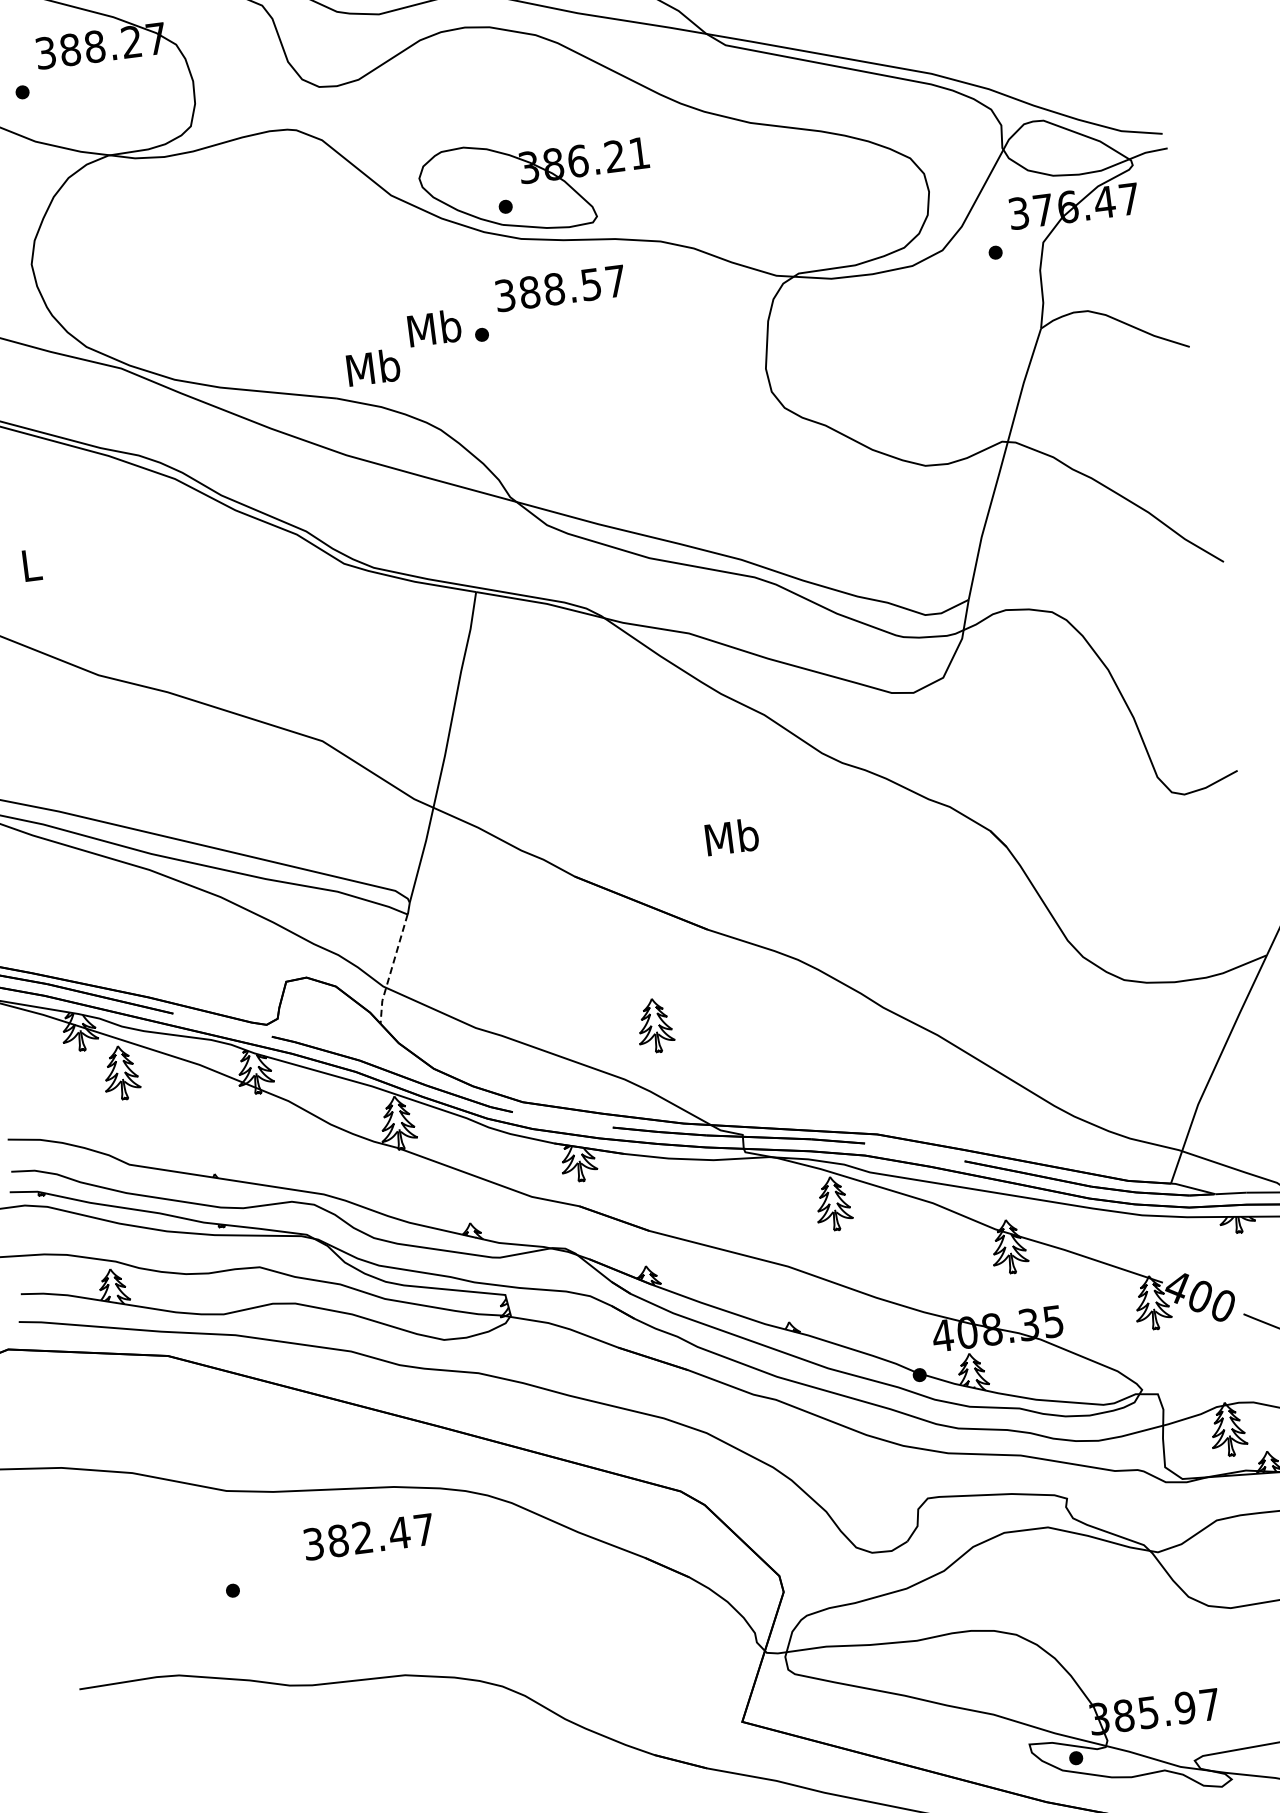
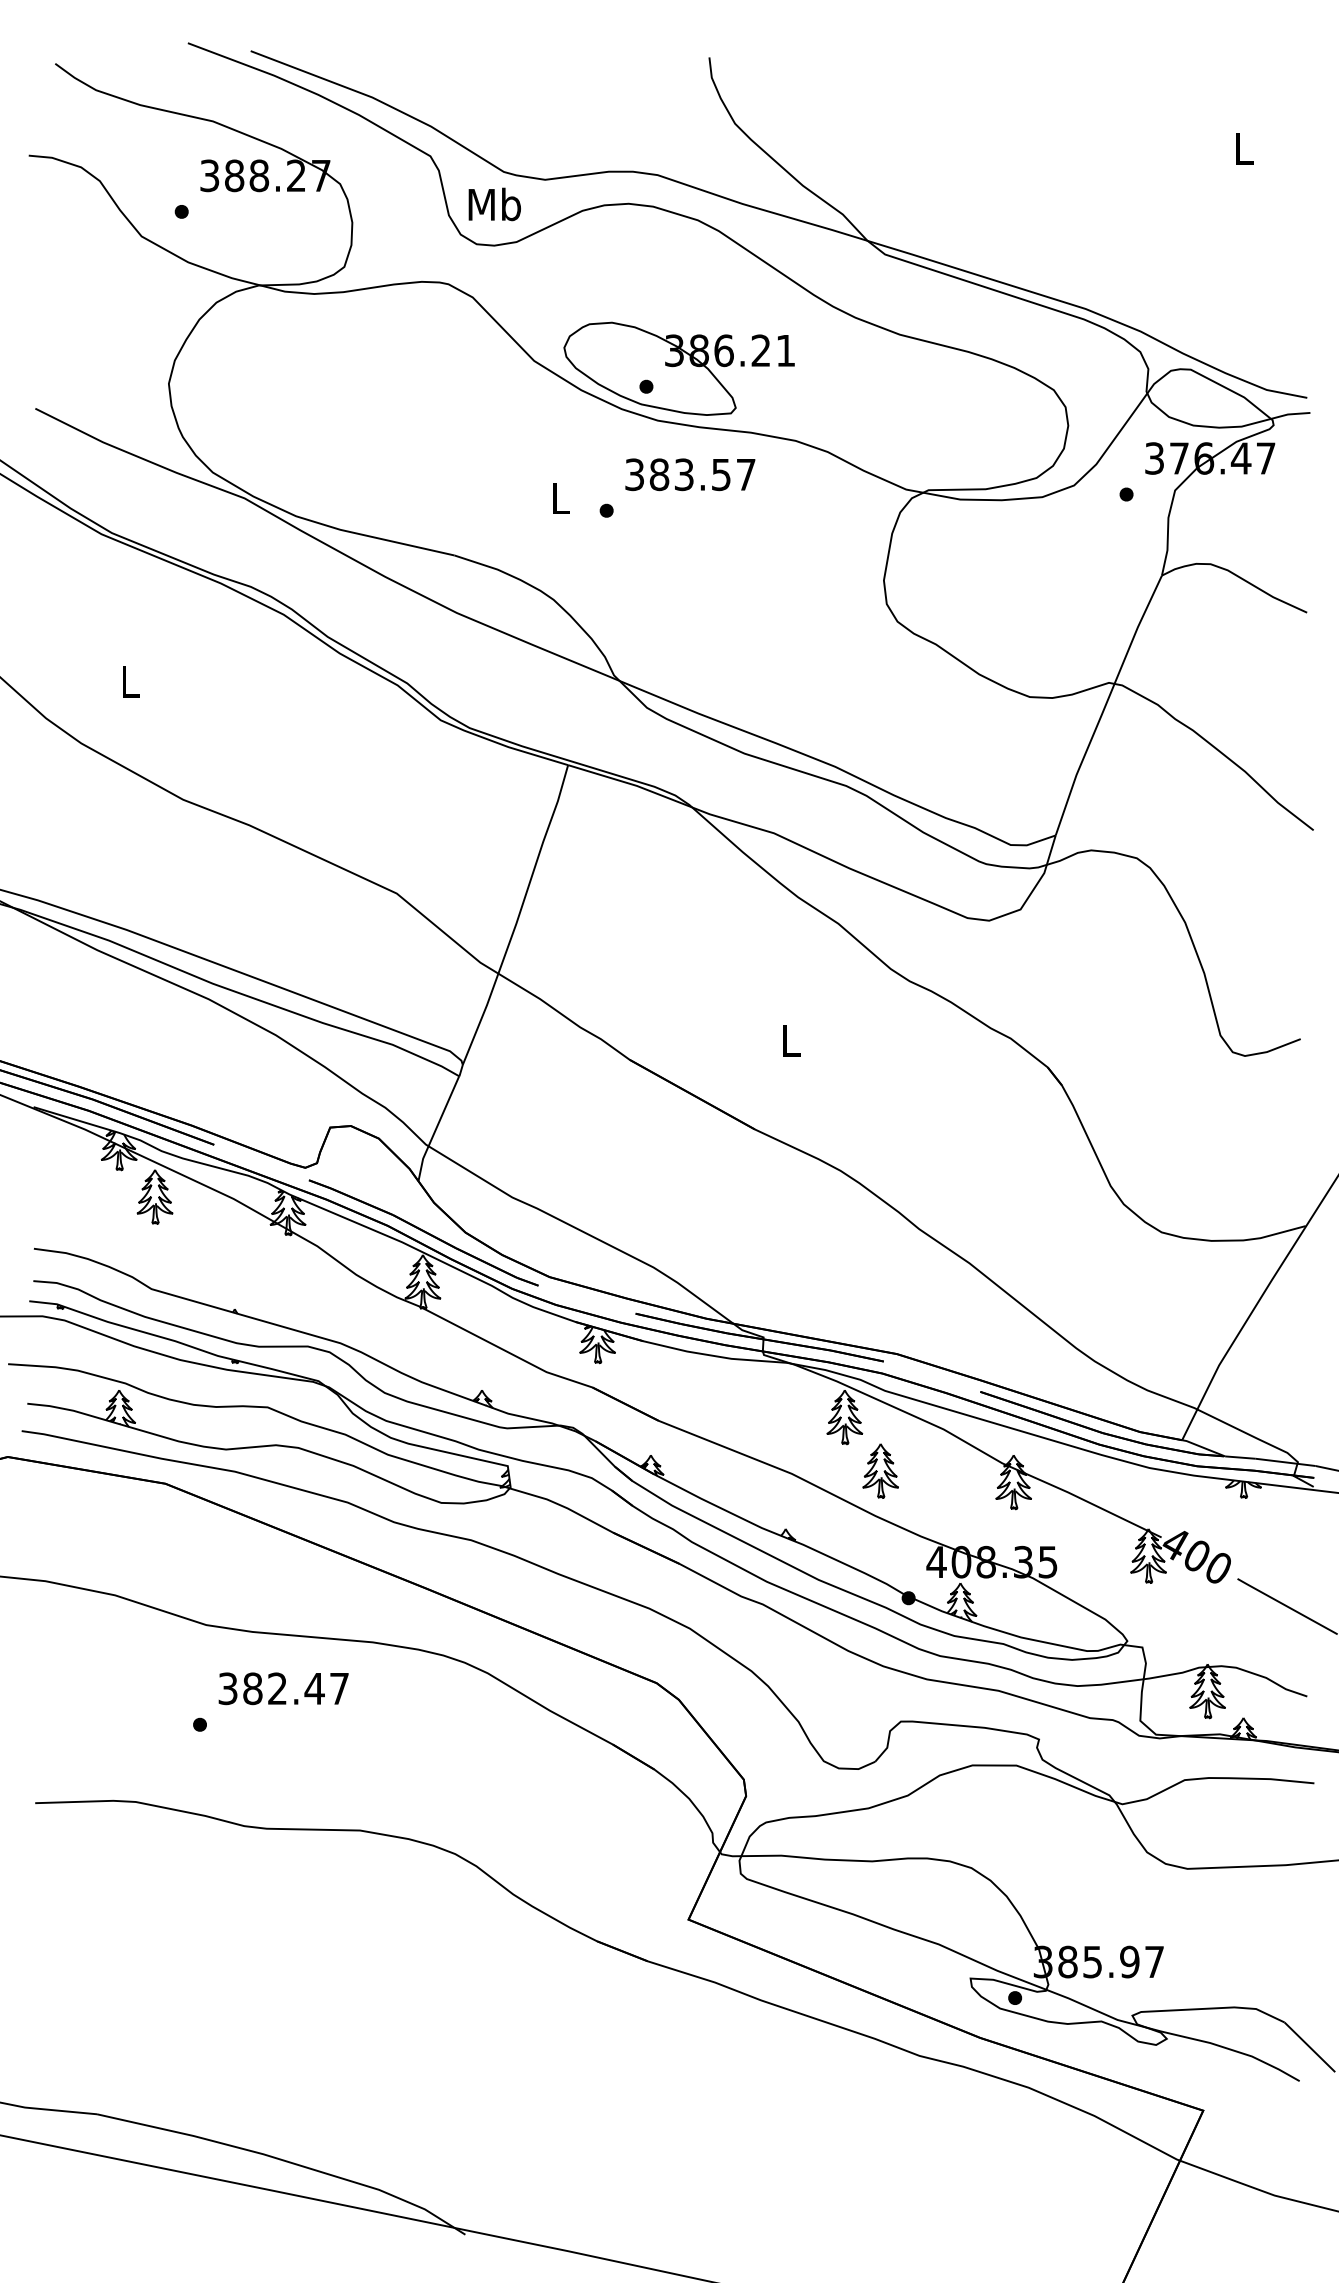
text: (553, 289) -> (683, 474), 388.57 -> 383.57
text: (434, 327) -> (560, 497), Mb -> L
text: (373, 367) -> (494, 204), moved
text: (731, 836) -> (790, 1040), Mb -> L
line: (391, 969) -> (436, 1128), dashed -> solid
part: (654, 1025) -> (880, 1470), moved
text: (368, 1536) -> (283, 1688), moved

